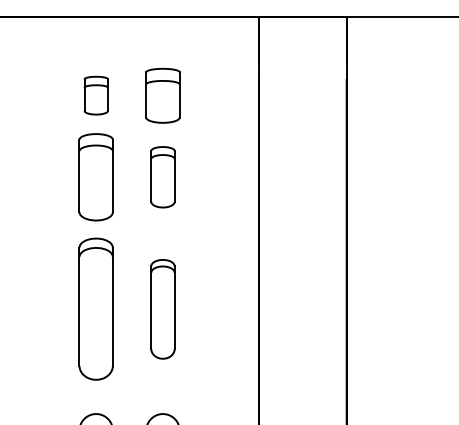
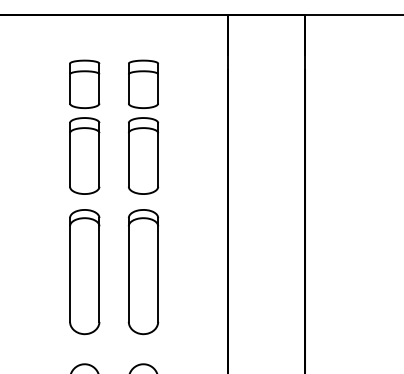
part: (95, 94) -> (84, 83), size x1.43
part: (162, 176) -> (143, 155), size x1.43
part: (162, 309) -> (143, 272), size x1.43

